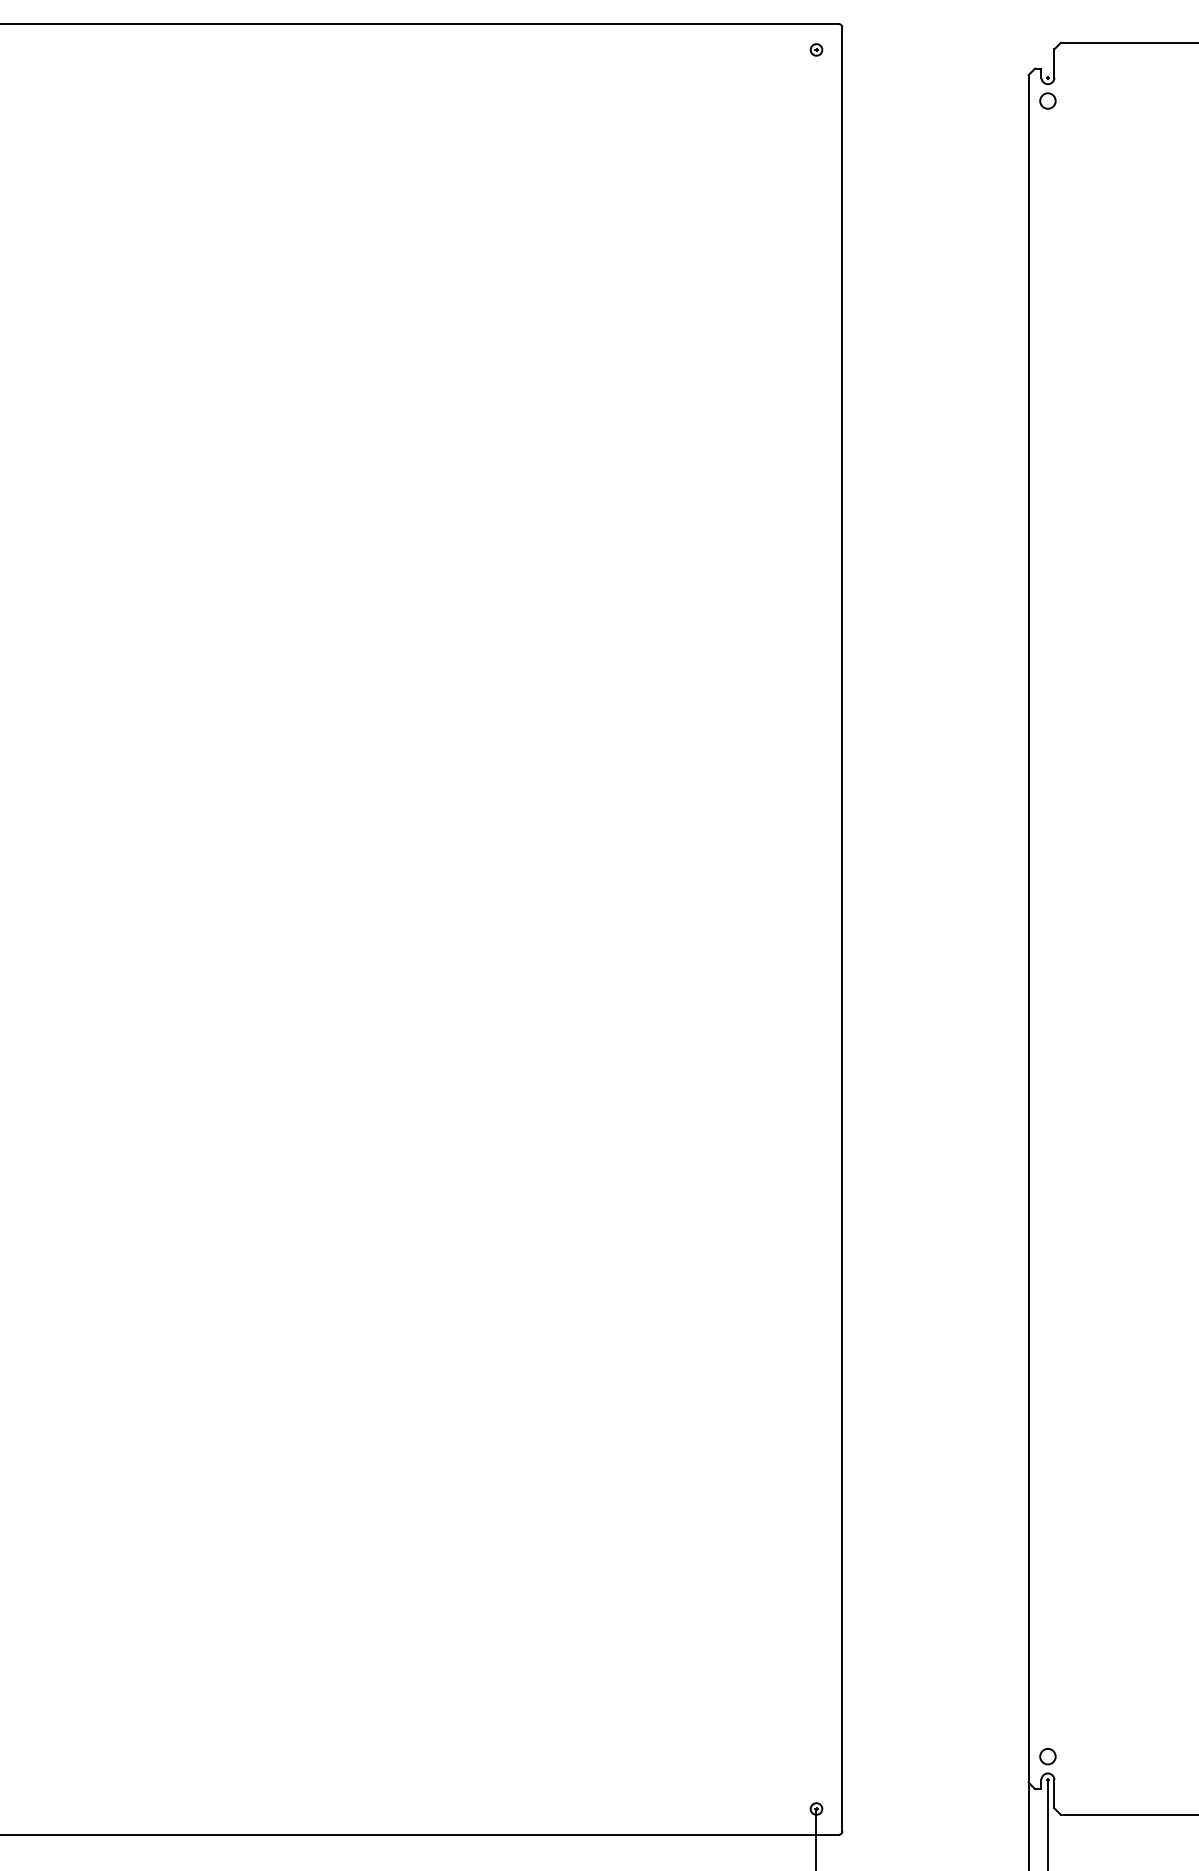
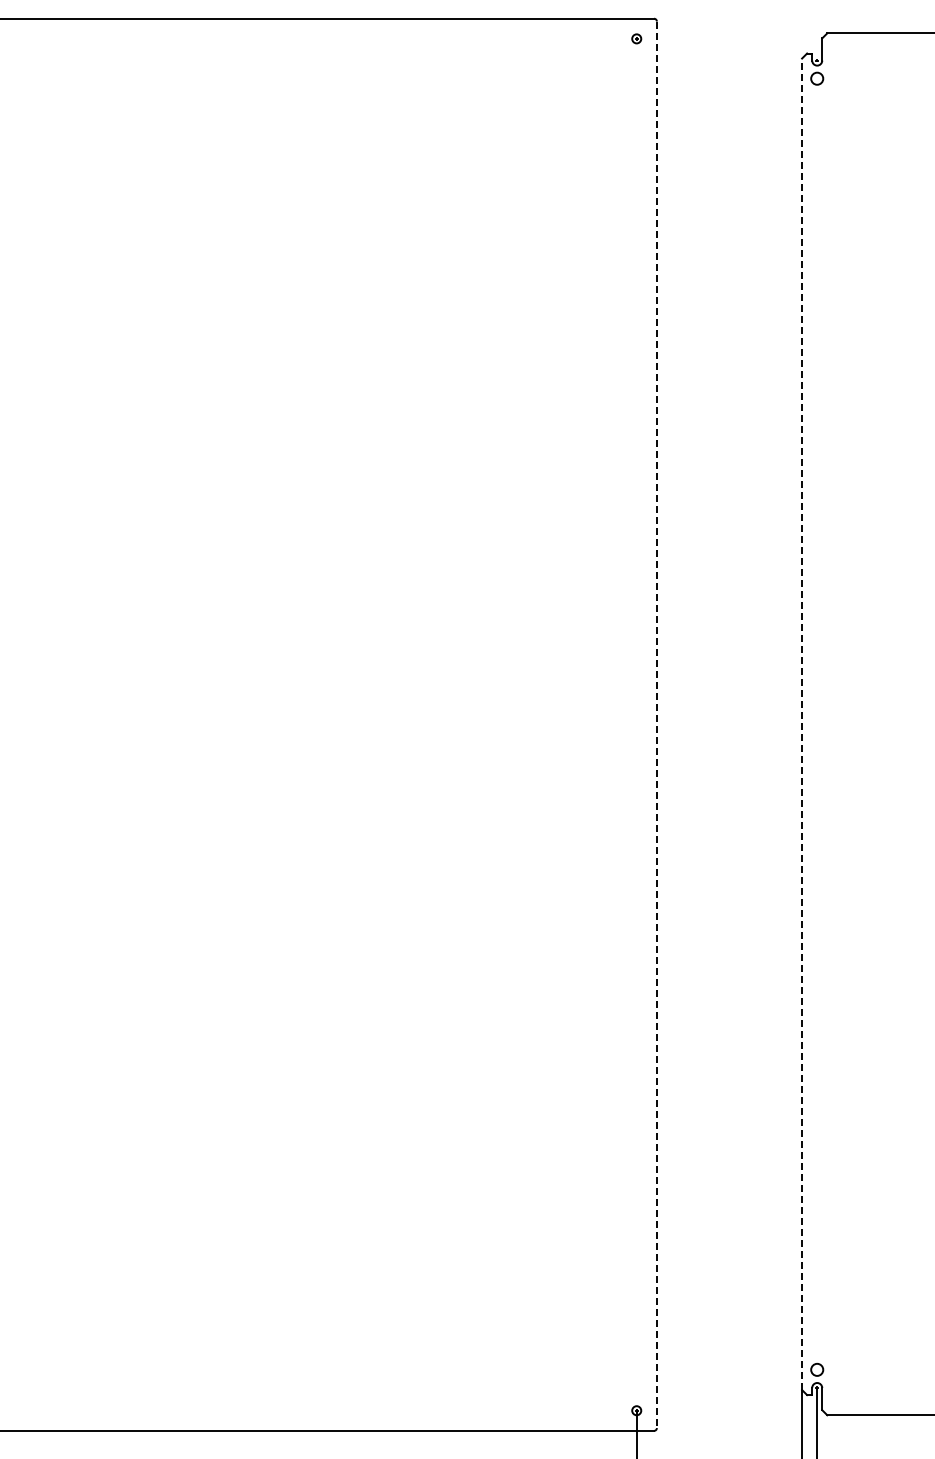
line: (1029, 929) -> (802, 724), solid -> dashed
line: (841, 930) -> (656, 725), solid -> dashed

